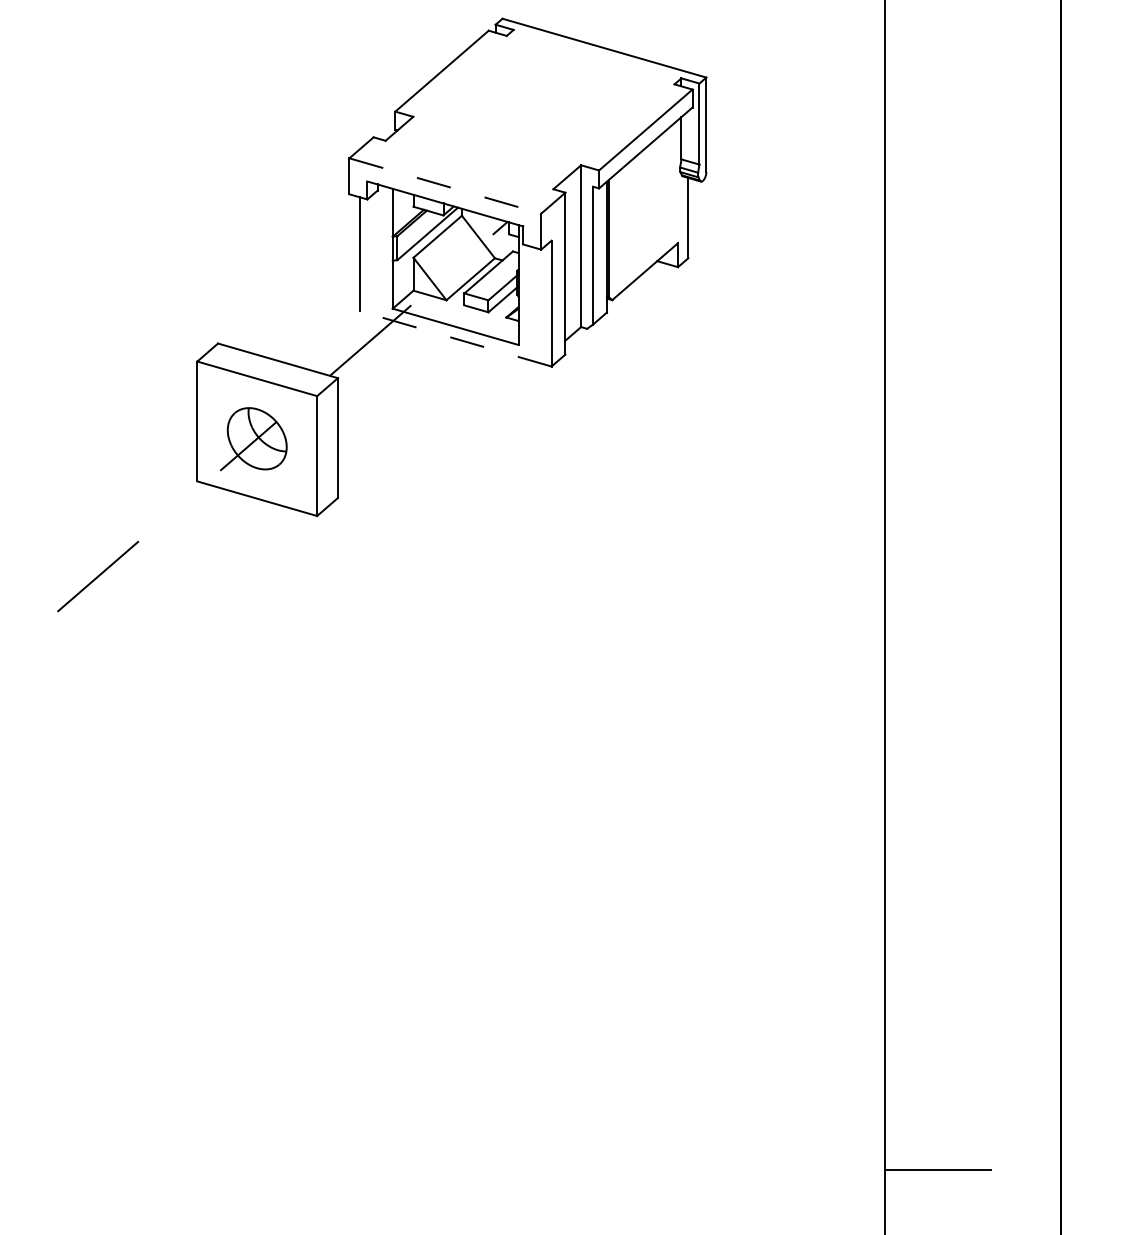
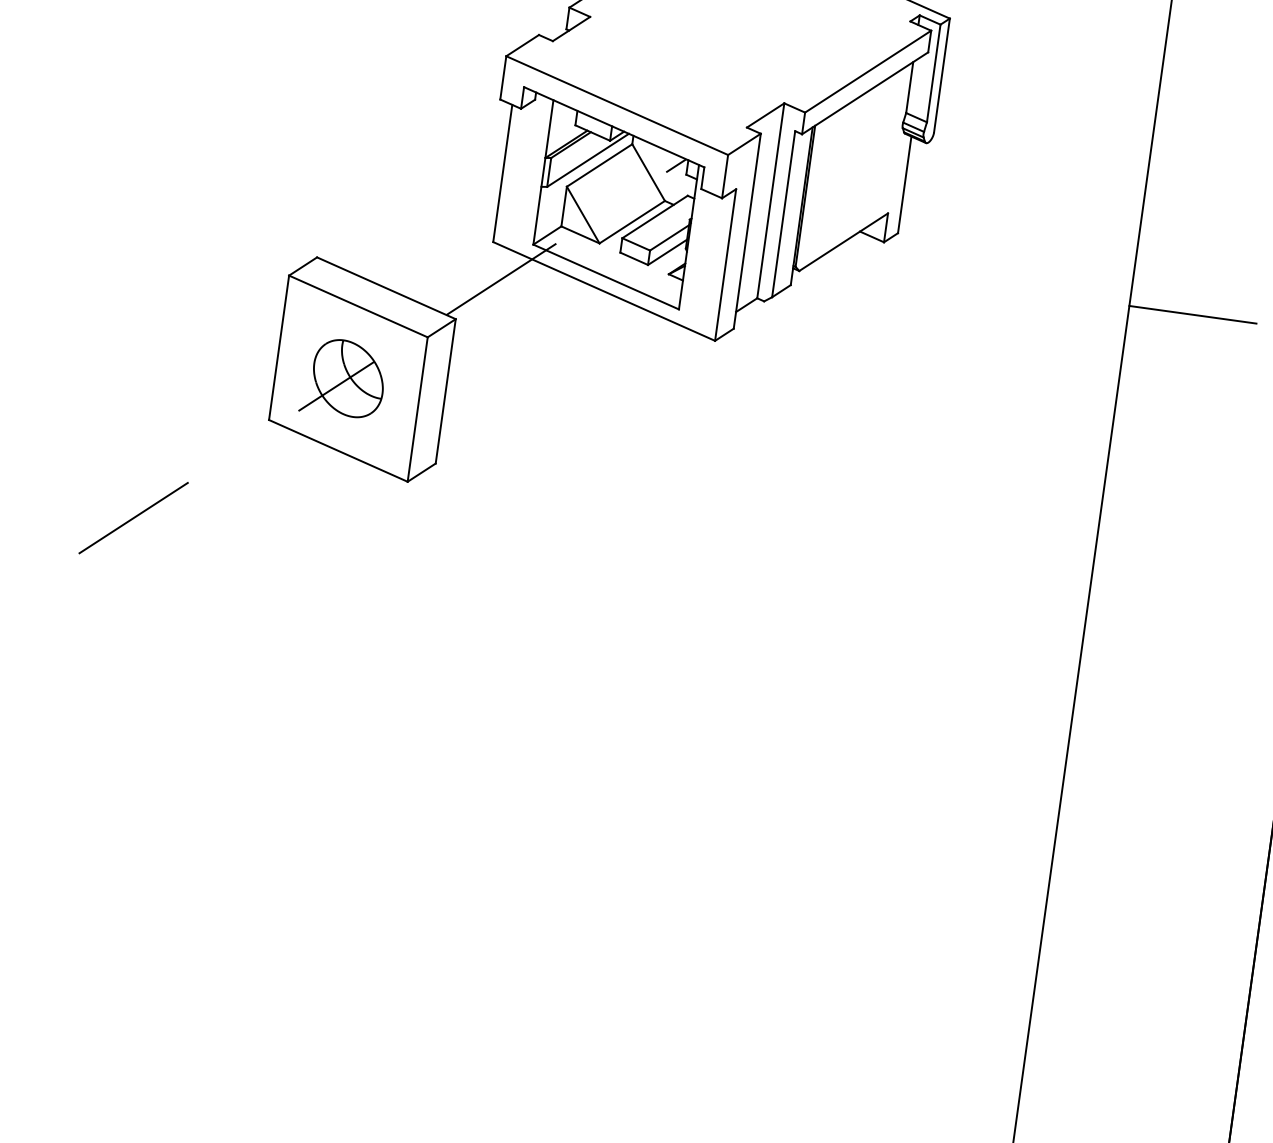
line: (445, 186) -> (617, 106), dashed -> solid
line: (937, 291) -> (1192, 314), added
line: (455, 338) -> (604, 291), dashed -> solid

